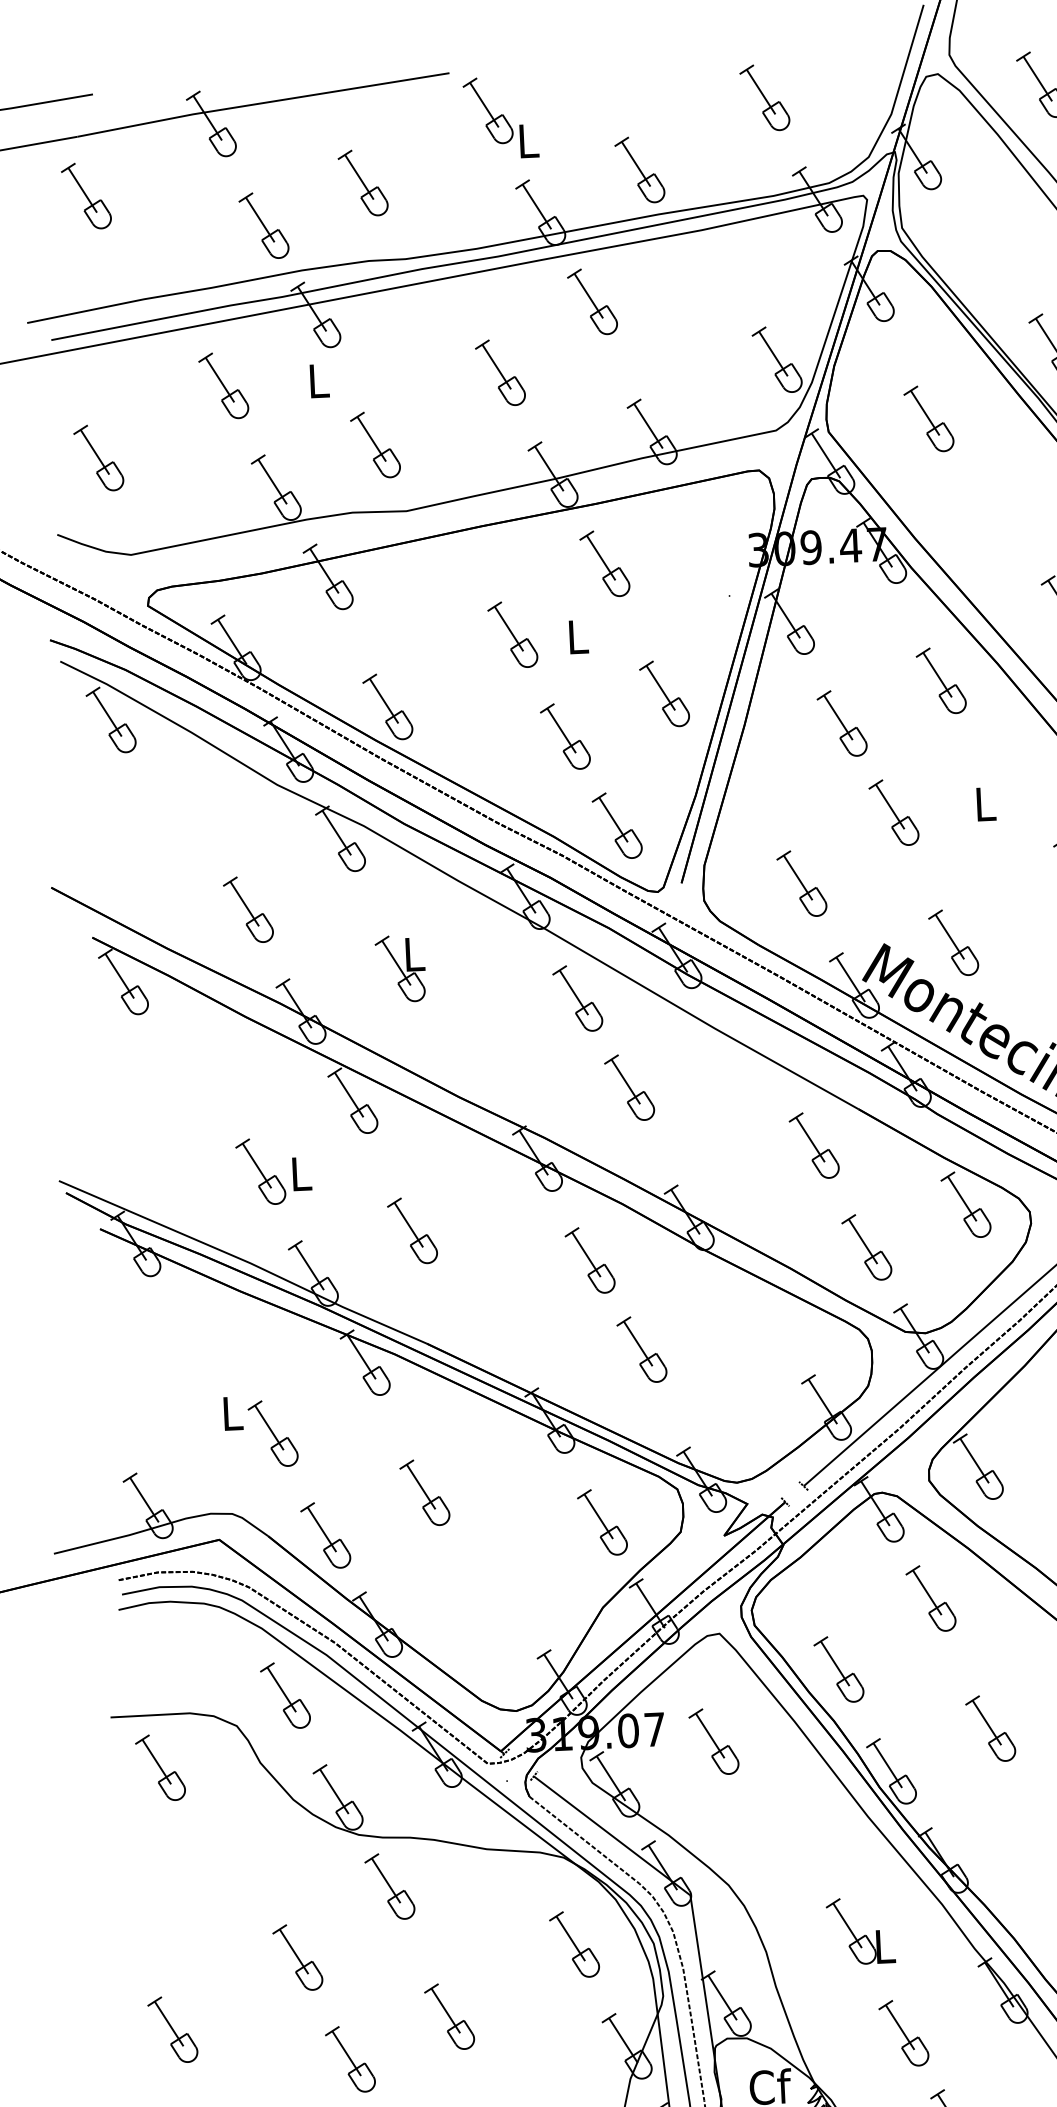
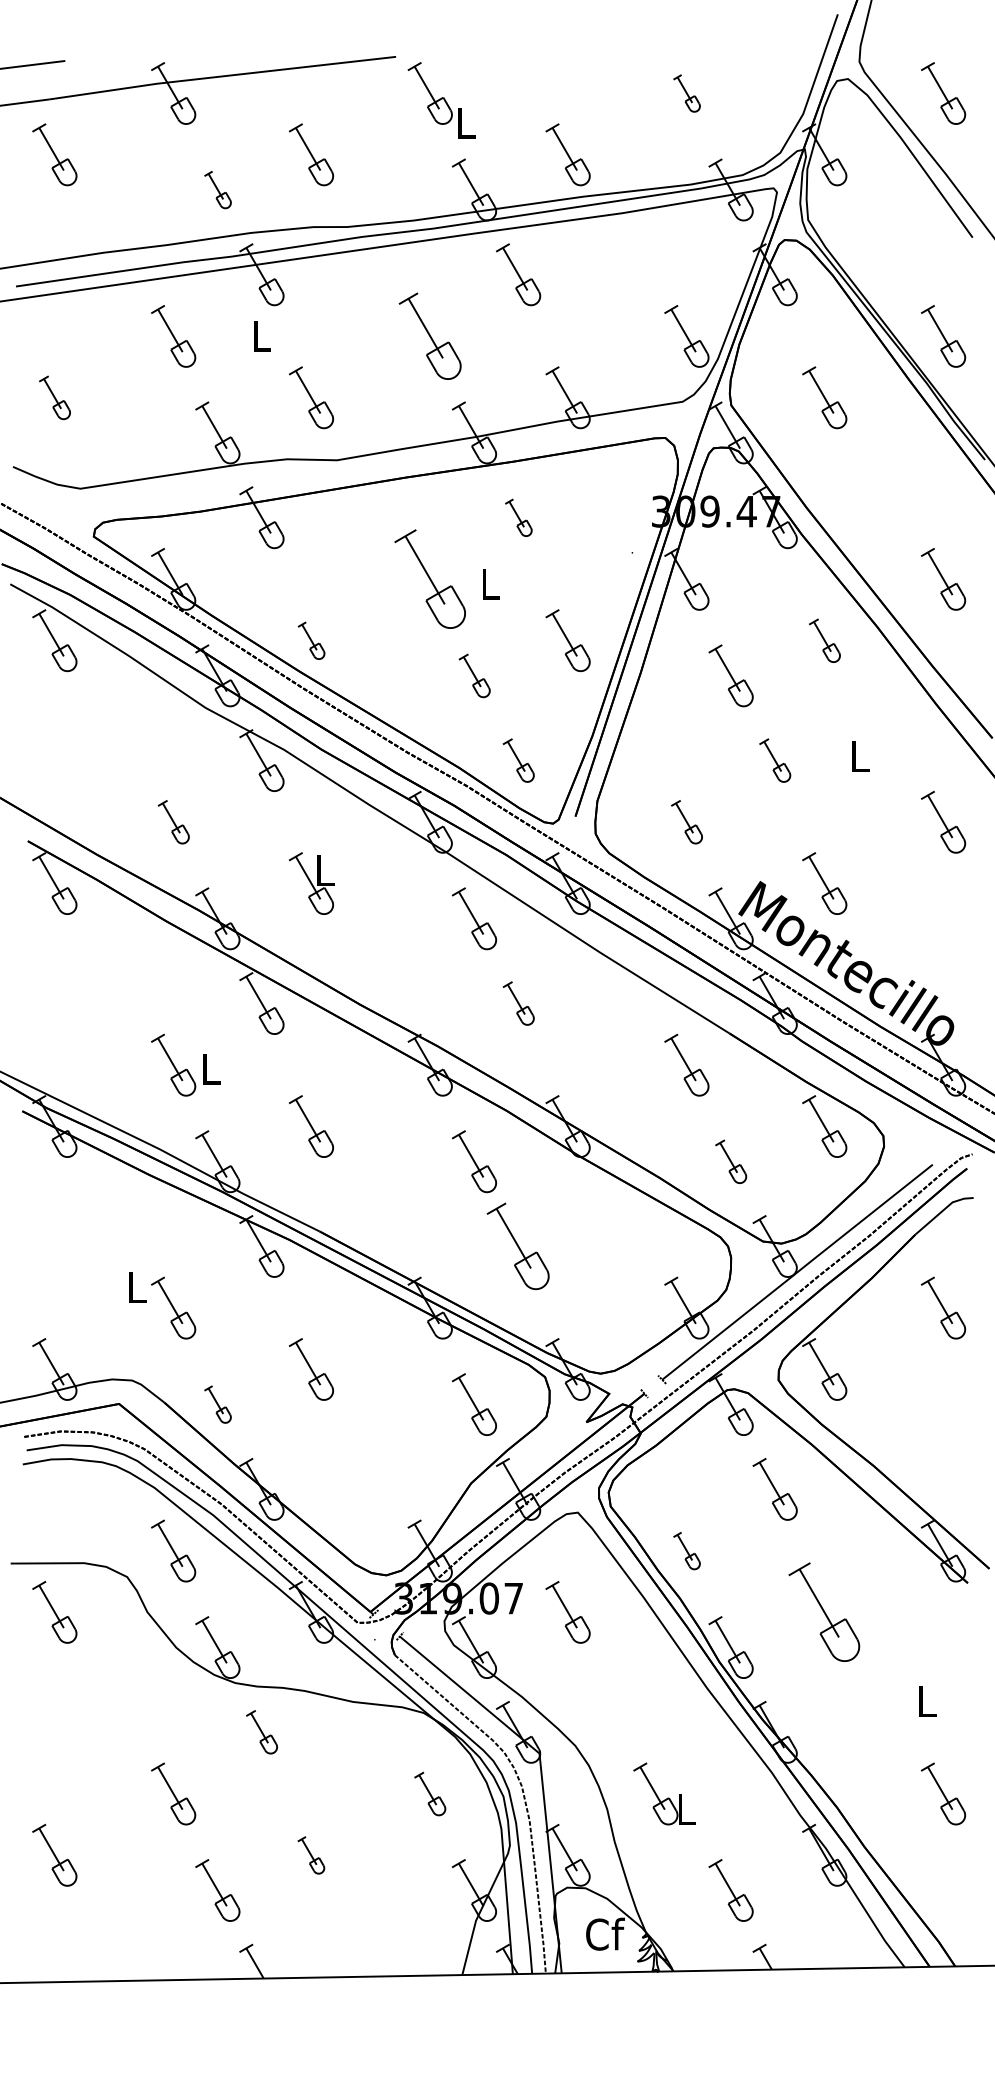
part: (764, 97) -> (686, 93), size x0.6
part: (263, 225) -> (217, 189), size x0.6
part: (499, 373) -> (429, 336), size x1.4
part: (98, 457) -> (54, 397), size x0.7
part: (604, 563) -> (518, 517), size x0.6
part: (512, 635) -> (429, 579), size x1.6
part: (941, 680) -> (824, 640), size x0.7
part: (387, 706) -> (311, 640), size x0.6
part: (565, 736) -> (474, 675), size x0.7
part: (893, 812) -> (774, 760), size x0.7
part: (617, 825) -> (518, 760), size x0.7
part: (801, 882) -> (686, 821), size x0.7
part: (248, 909) -> (173, 821), size x0.7
part: (629, 1087) -> (518, 1003), size x0.7
part: (866, 1247) -> (730, 1161), size x0.7
part: (641, 1349) -> (518, 1246), size x1.4
part: (325, 1535) -> (217, 1404), size x0.6
part: (838, 1669) -> (686, 1550), size x0.6
part: (990, 1728) -> (824, 1612), size x1.6
part: (389, 1885) -> (261, 1731), size x0.7
part: (860, 1930) -> (664, 1793), moved
part: (573, 1944) -> (429, 1793), size x0.7
part: (448, 2017) -> (310, 1855), size x0.6

